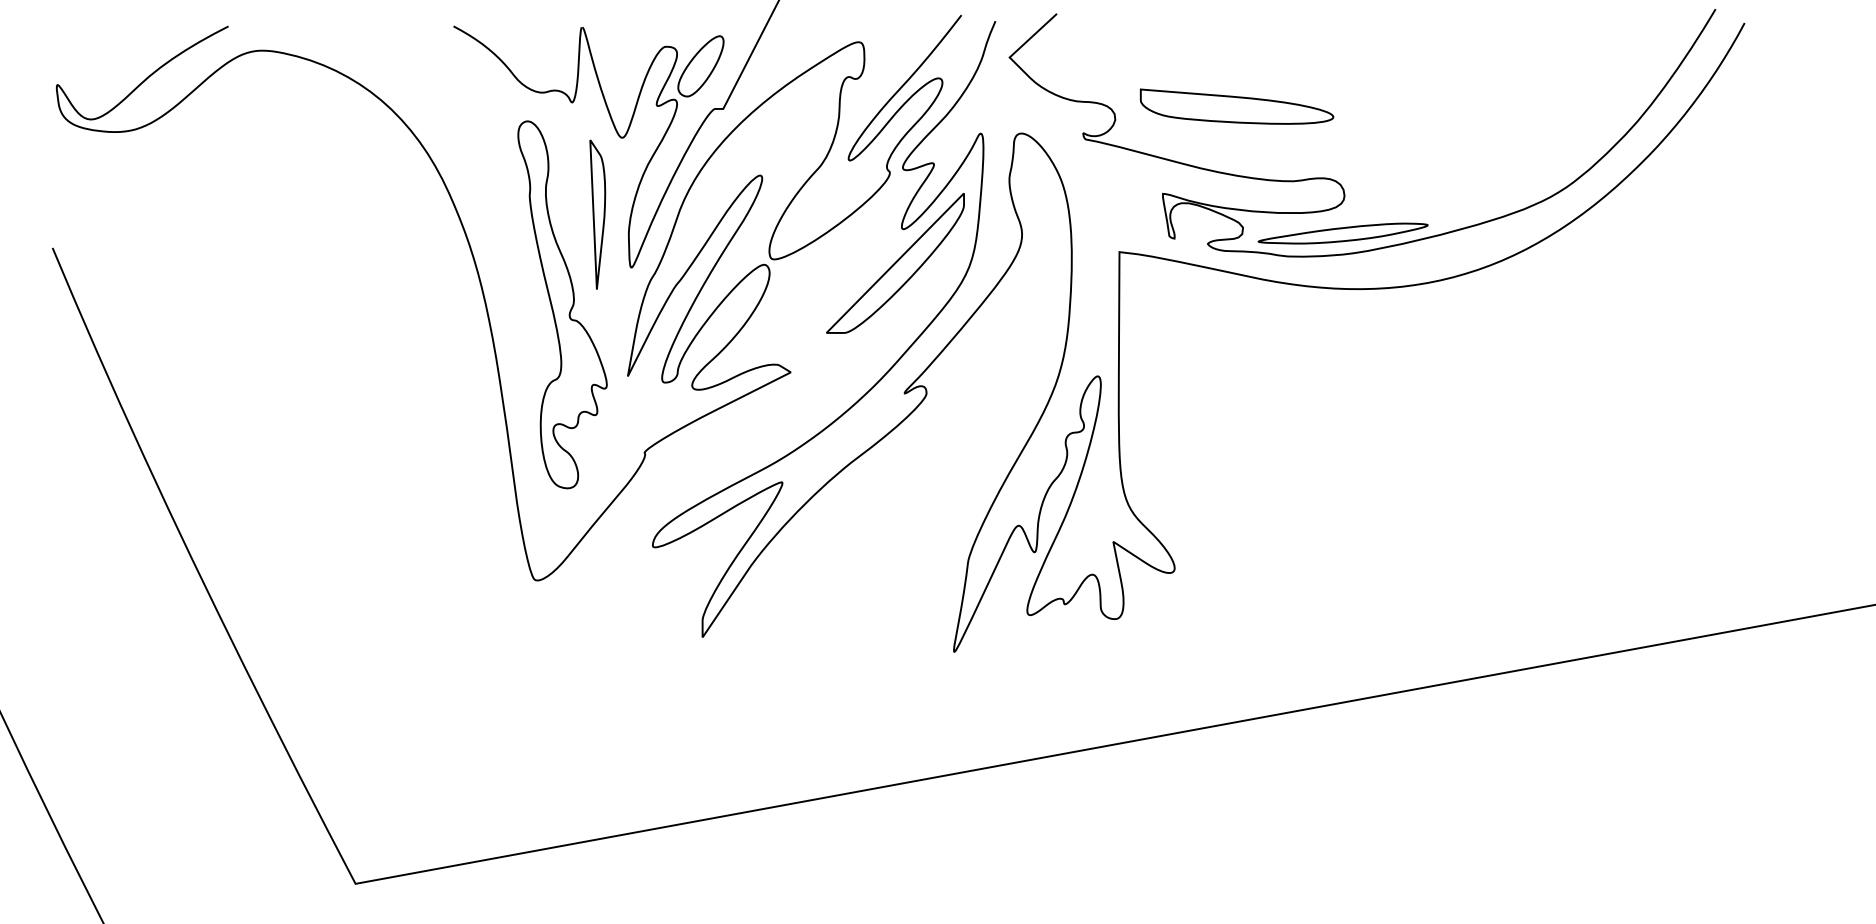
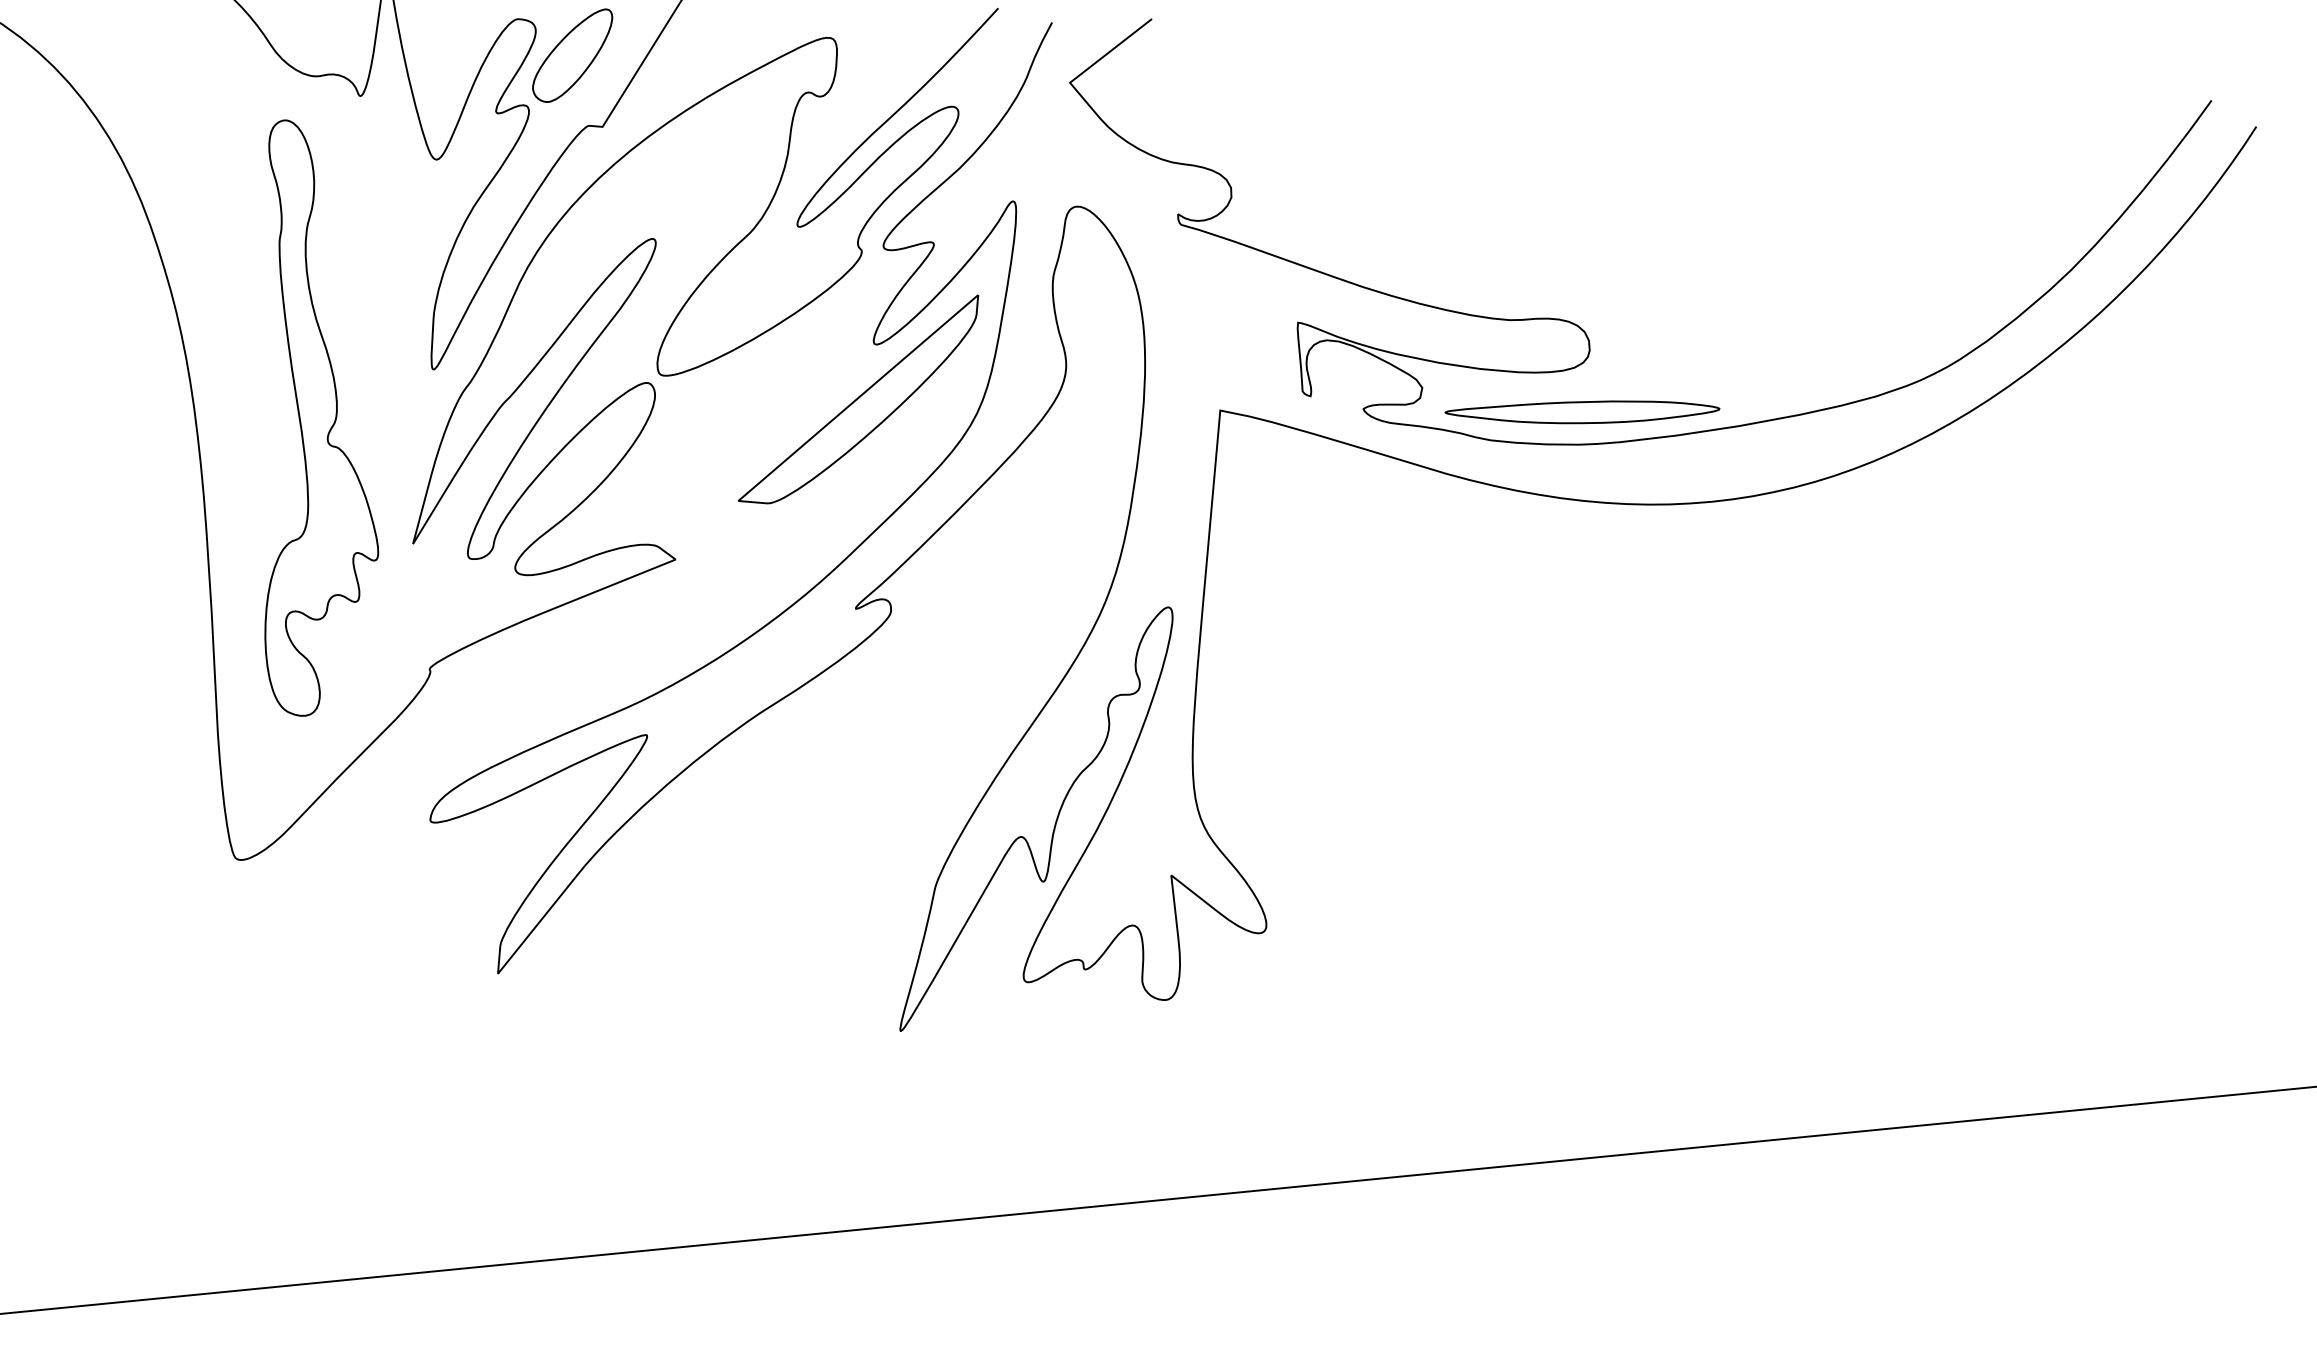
part: (1236, 106) -> (1428, 192), removed
part: (597, 214) -> (386, 279), removed

